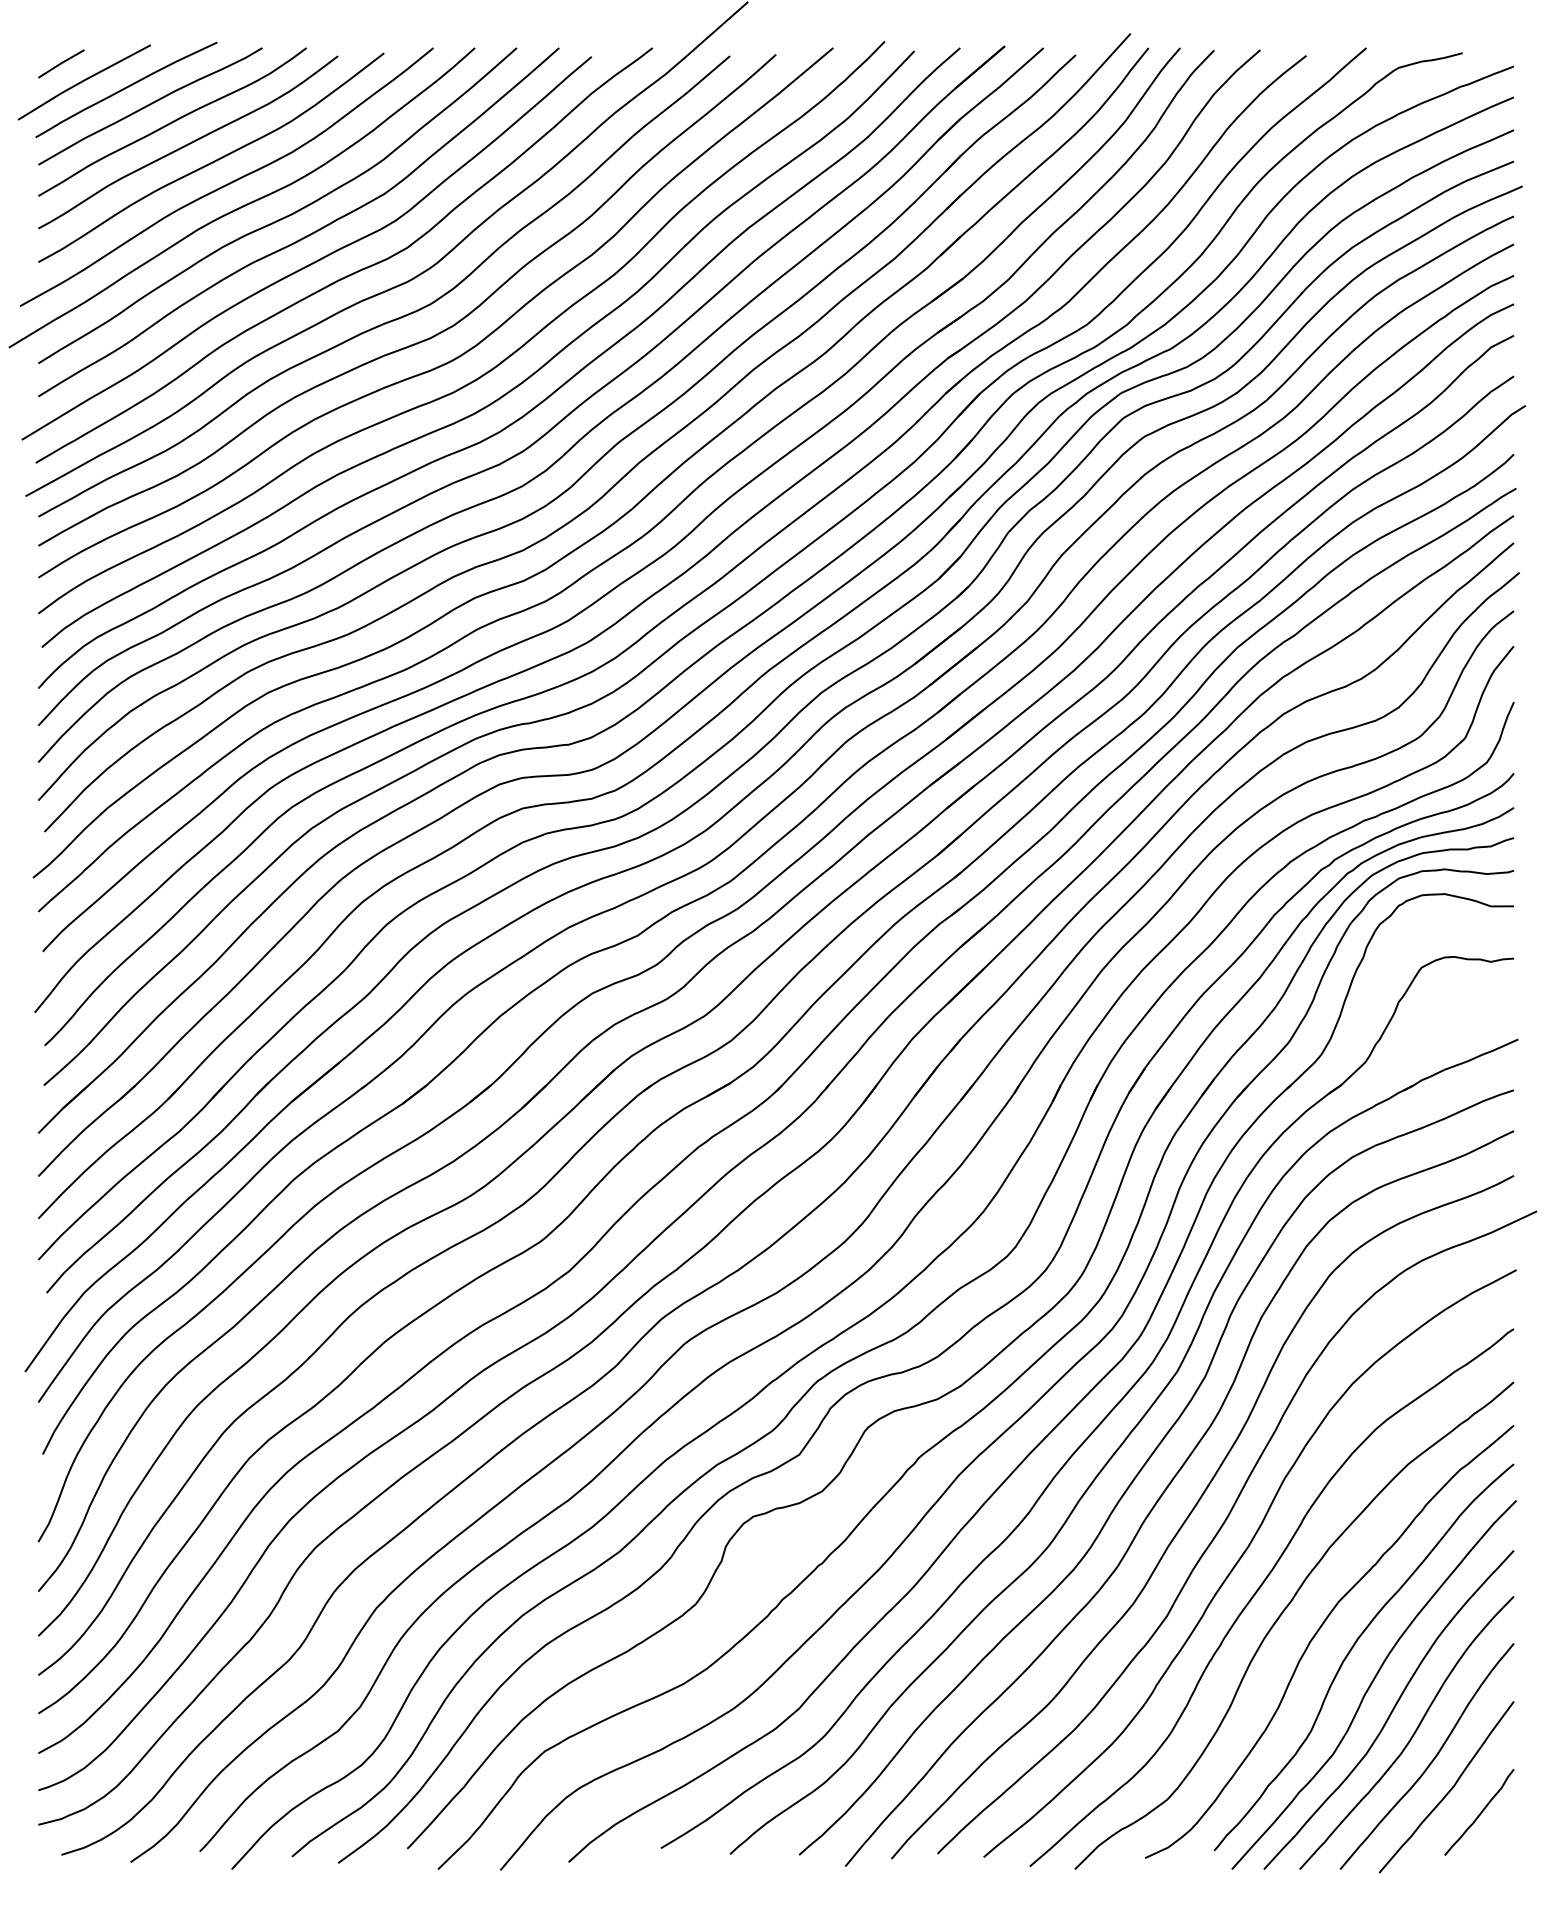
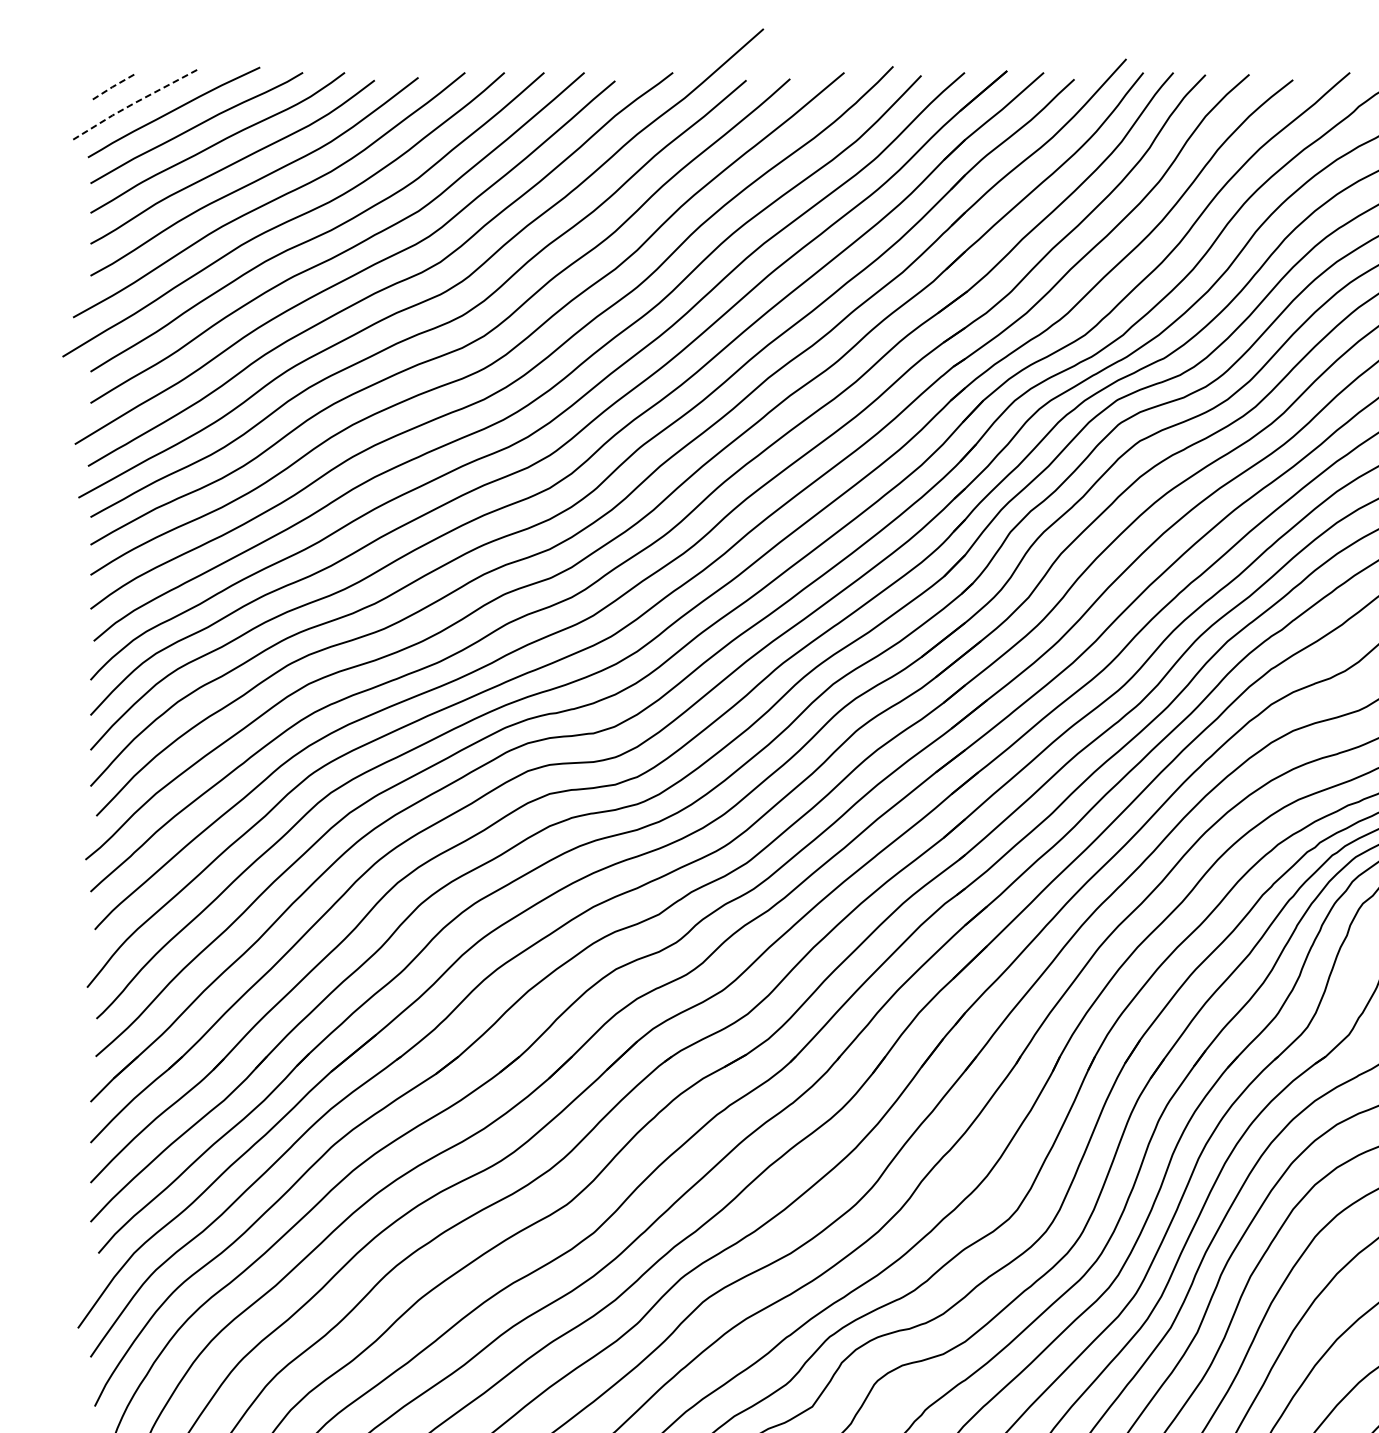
line: (61, 63) -> (112, 87), solid -> dashed
line: (83, 80) -> (133, 103), solid -> dashed

